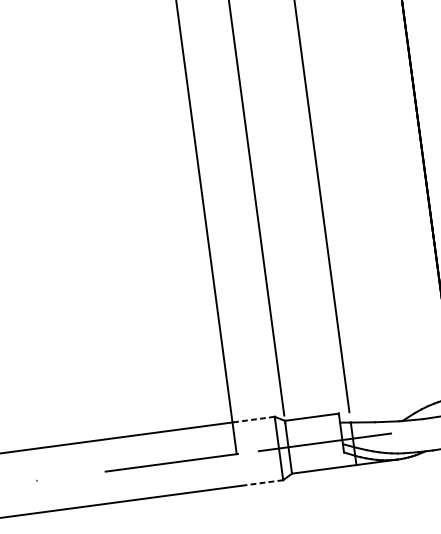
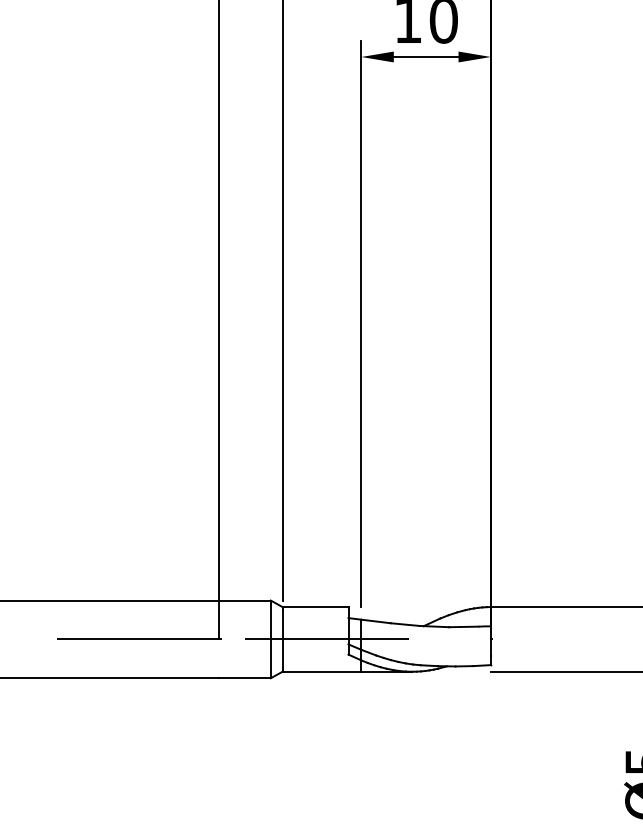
line: (253, 419) -> (244, 600), dashed -> solid
line: (261, 483) -> (244, 678), dashed -> solid

